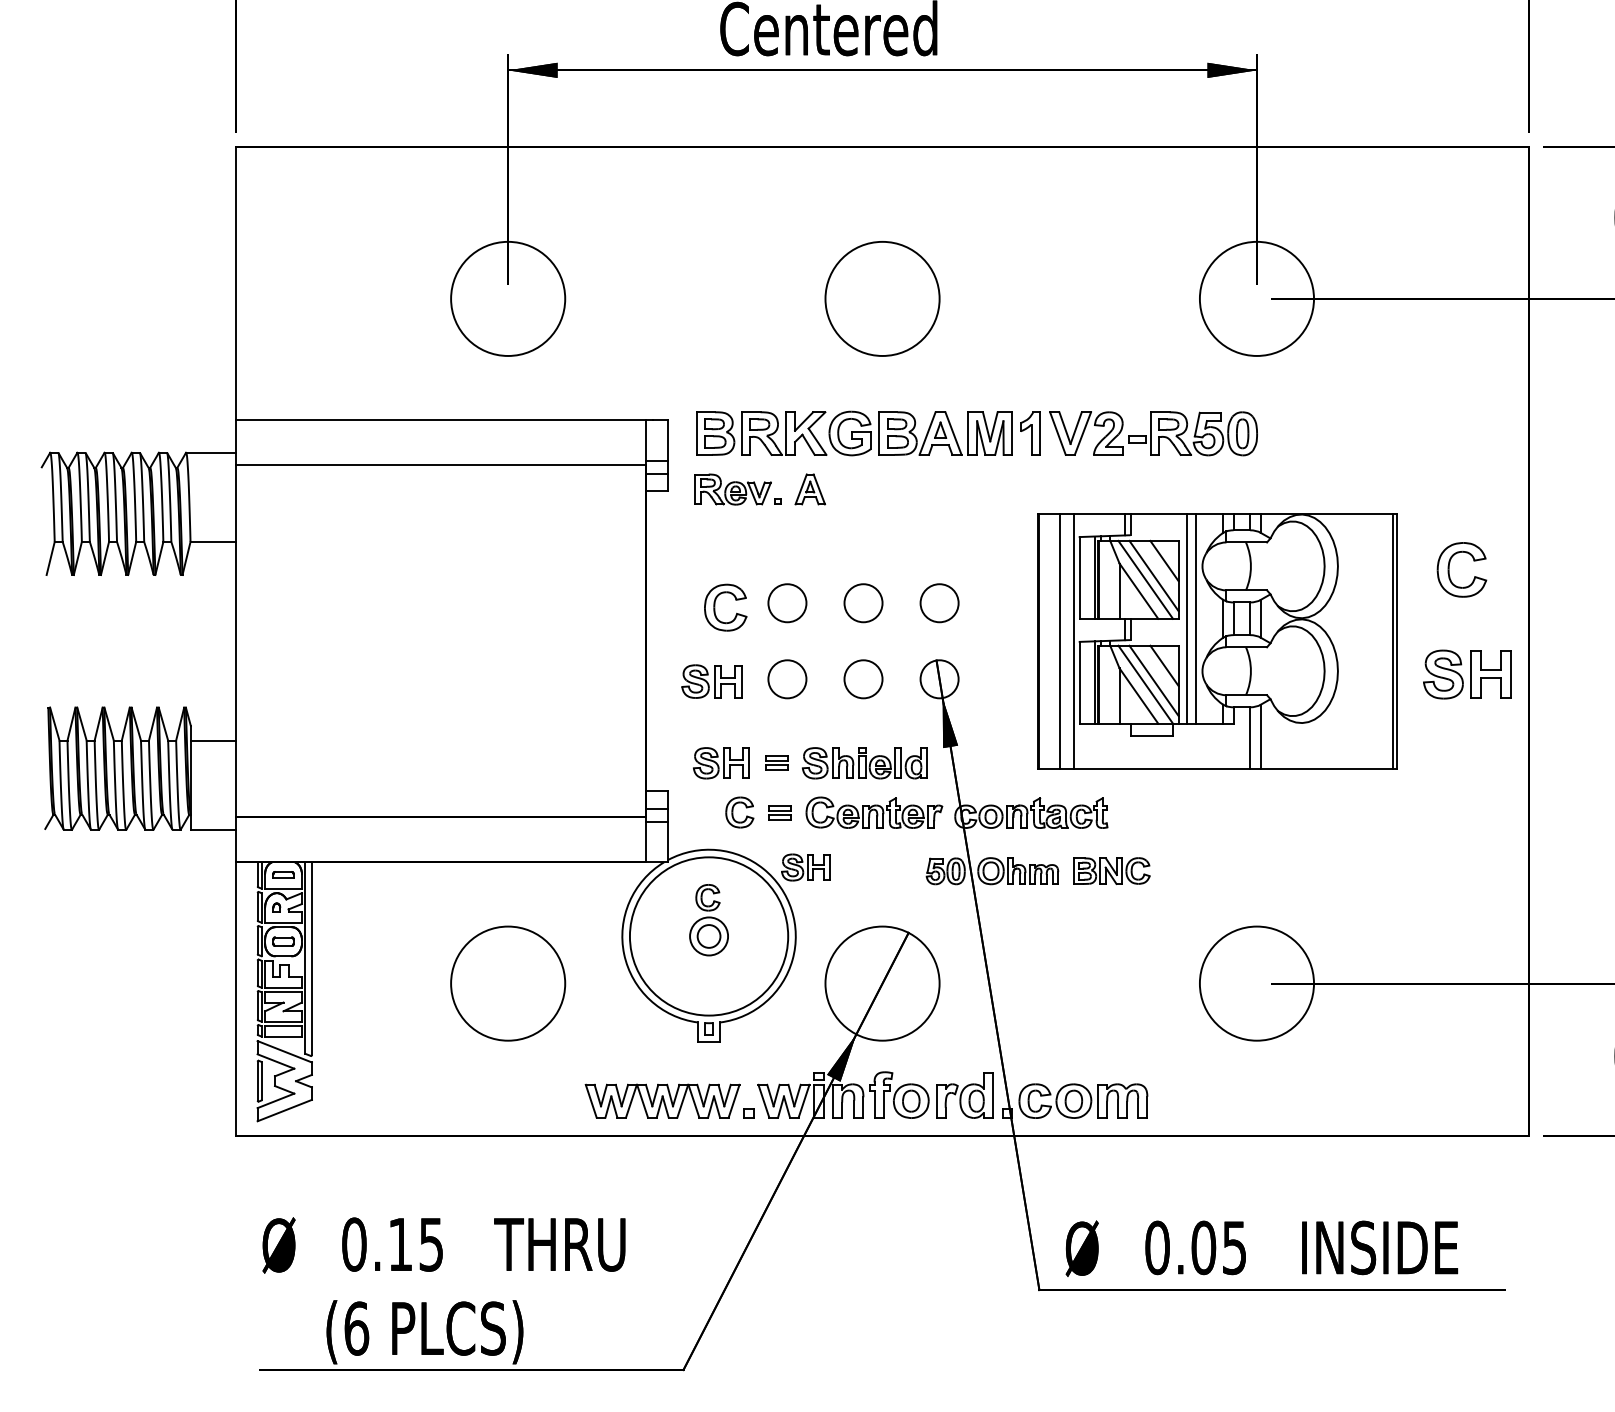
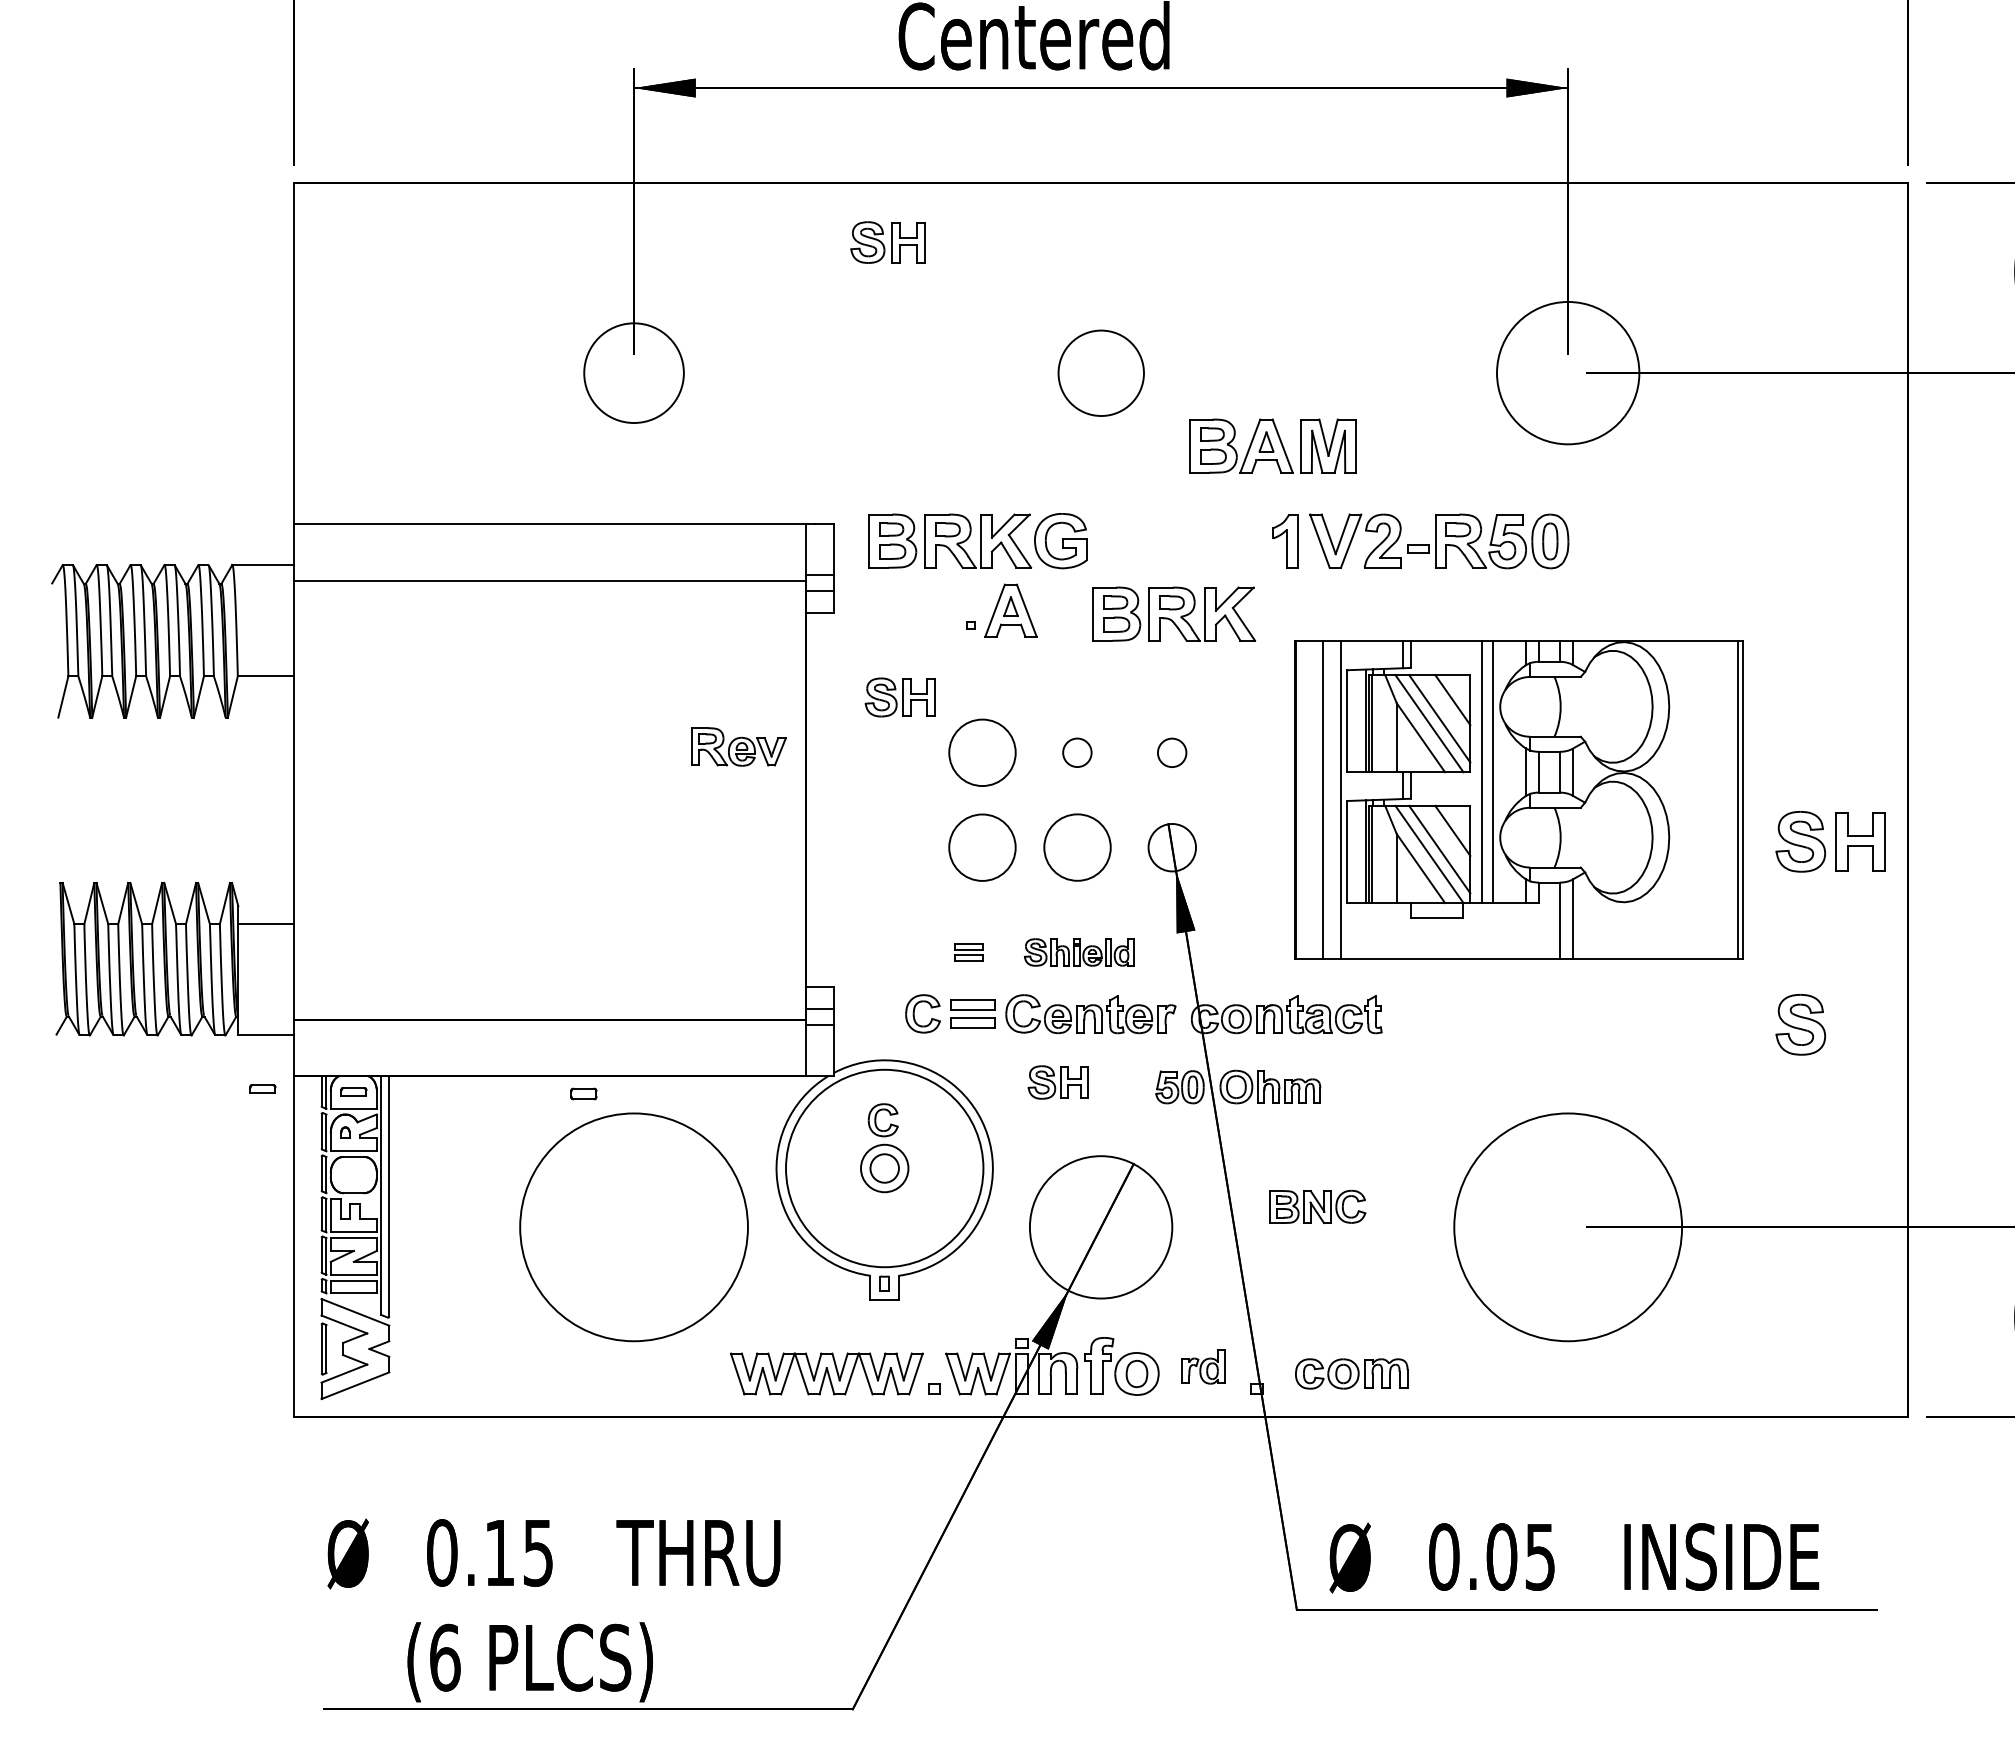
circle: (507, 298) -> (633, 372), size x0.7
circle: (882, 299) -> (1101, 373), size x0.6
part: (945, 433) -> (1272, 445), moved
part: (732, 489) -> (738, 746), moved
part: (809, 489) -> (1010, 610), size x1.4
part: (941, 491) -> (1174, 613), added
part: (1449, 569) -> (1808, 710), removed
circle: (787, 602) -> (982, 752), size x1.4
circle: (863, 602) -> (1077, 752), size x0.6
circle: (938, 602) -> (1171, 752), size x0.6
part: (715, 607) -> (892, 757), removed
circle: (787, 679) -> (982, 847), size x1.4
circle: (862, 679) -> (1076, 847), size x1.4
part: (711, 681) -> (887, 242), moved
part: (720, 763) -> (899, 697), moved
part: (864, 763) -> (1078, 952), size x0.7
part: (780, 813) -> (973, 1014), size x1.6
part: (1443, 821) -> (1800, 1024), added
part: (805, 867) -> (1057, 1082), moved
part: (1111, 870) -> (1317, 1206), moved
part: (210, 872) -> (262, 1088), added
part: (283, 941) -> (583, 1093), moved
circle: (507, 983) -> (633, 1227), size x1.6
circle: (1257, 983) -> (1568, 1227), size x1.6
part: (964, 1095) -> (1203, 1366), size x0.6
part: (1083, 1100) -> (1351, 1373), size x0.7

